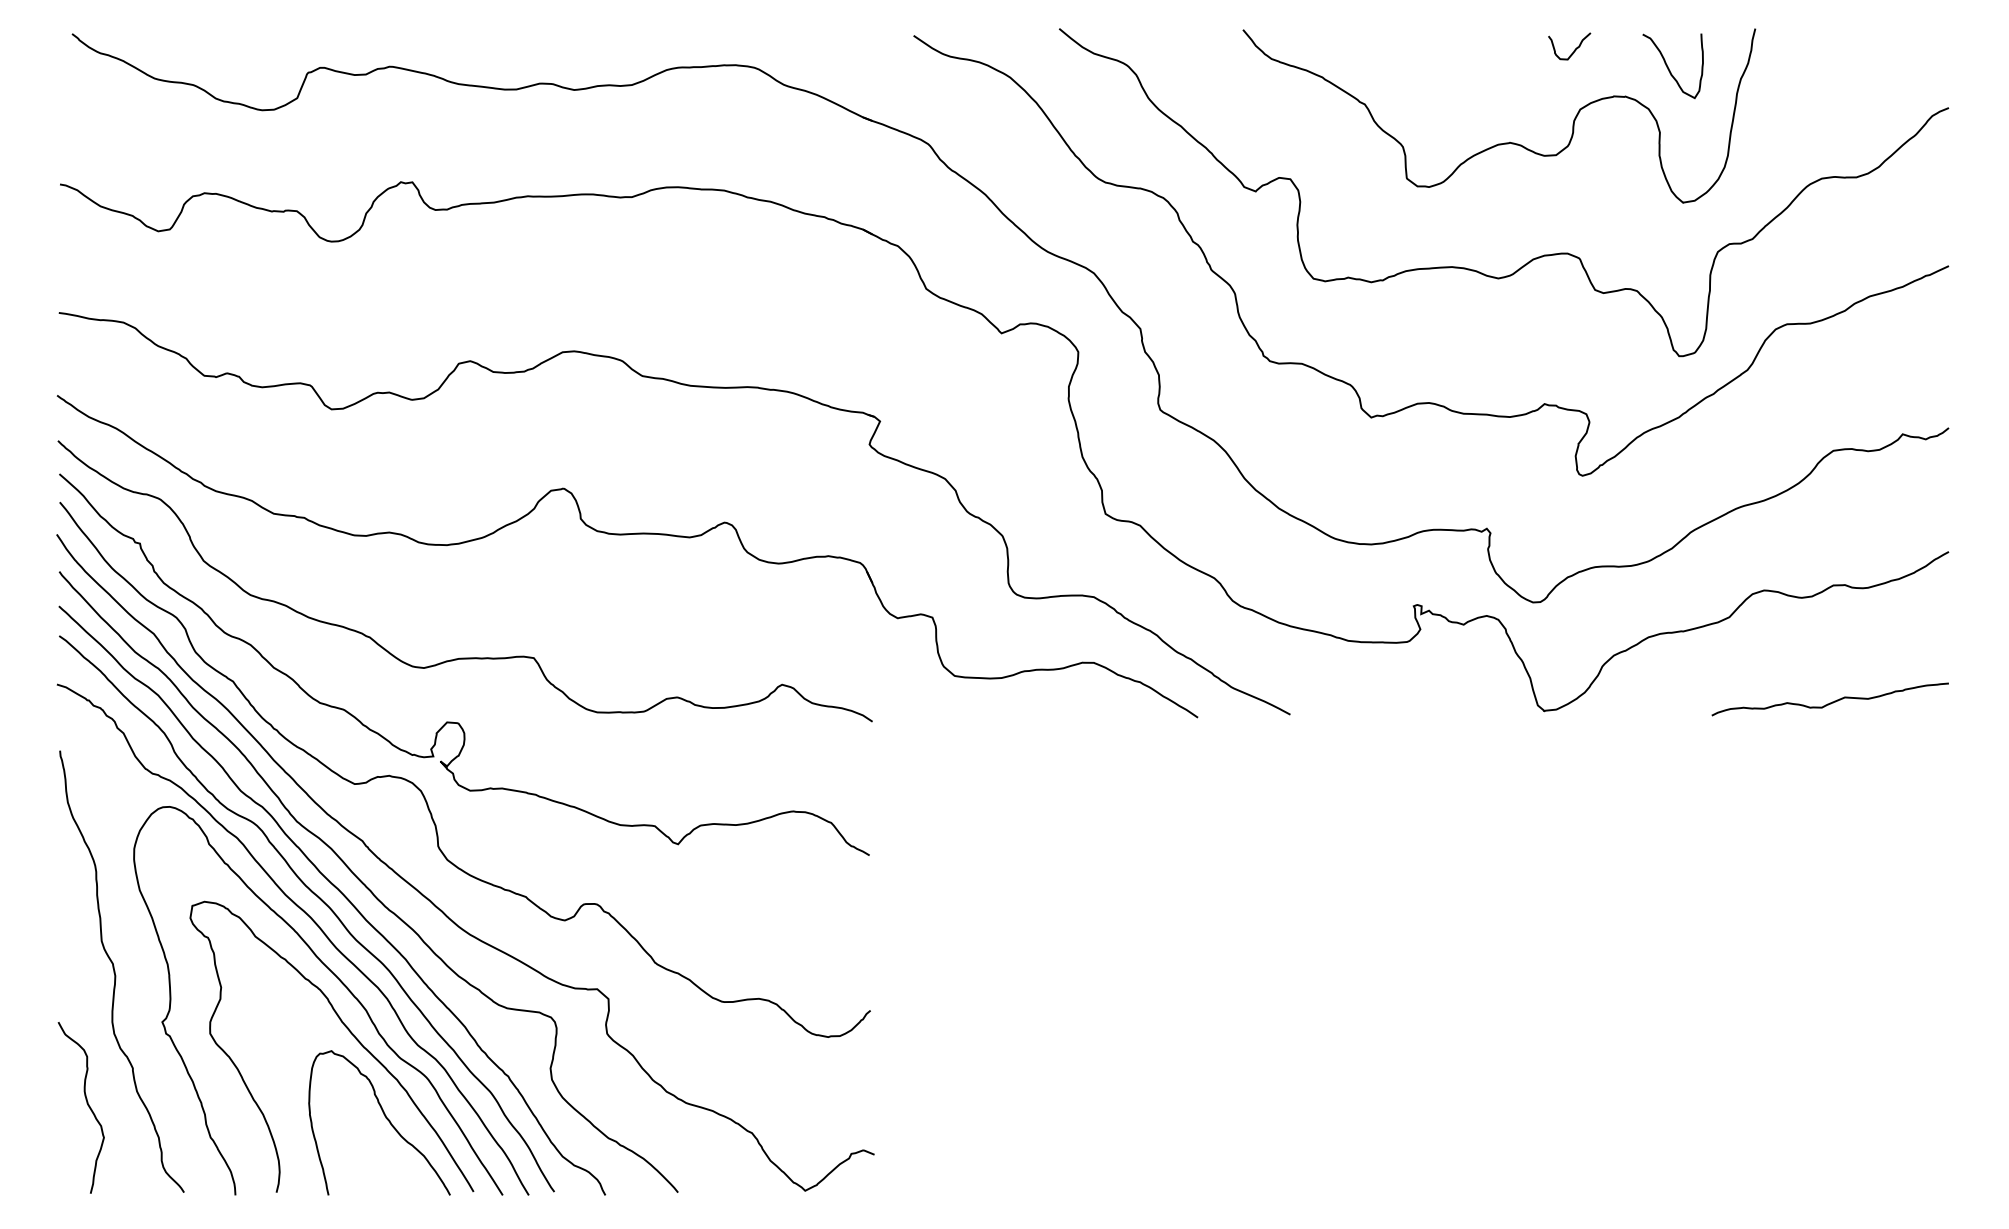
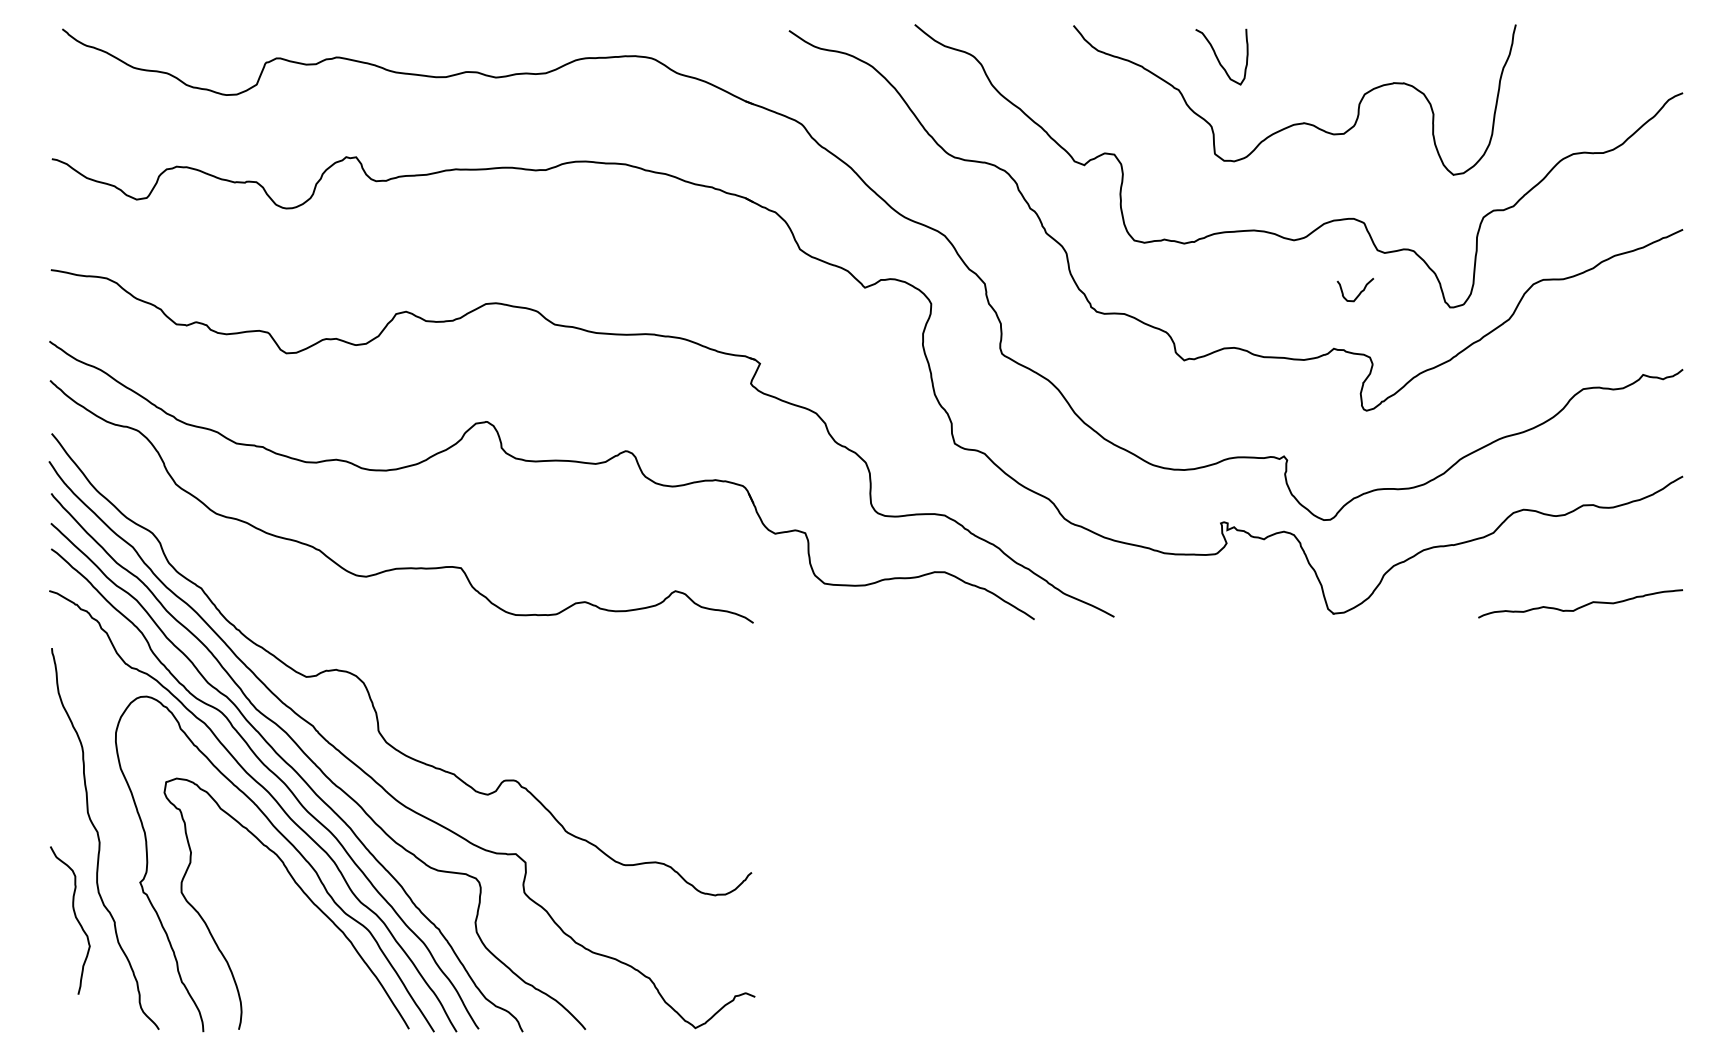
curve: (1574, 49) -> (1359, 292), moved
curve: (1669, 67) -> (1218, 58), moved
curve: (459, 722) -> (396, 623), removed
curve: (87, 1105) -> (75, 918), moved
curve: (386, 1119) -> (333, 966), removed

